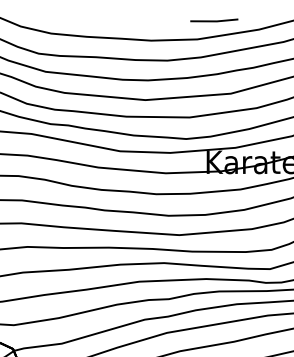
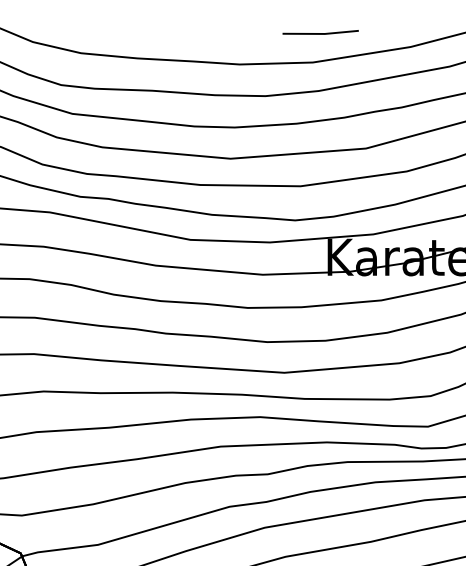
line: (214, 20) -> (320, 32), moved

